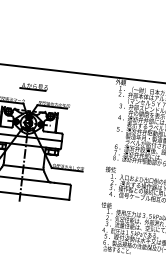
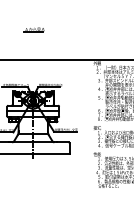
part: (33, 86) -> (33, 29), moved

